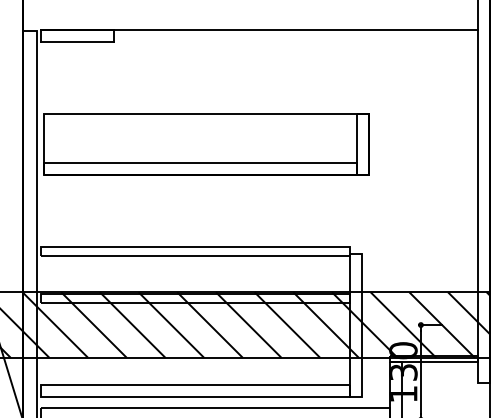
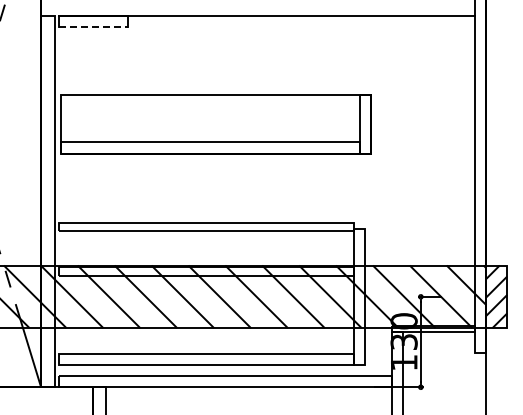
line: (77, 41) -> (93, 26), solid -> dashed

